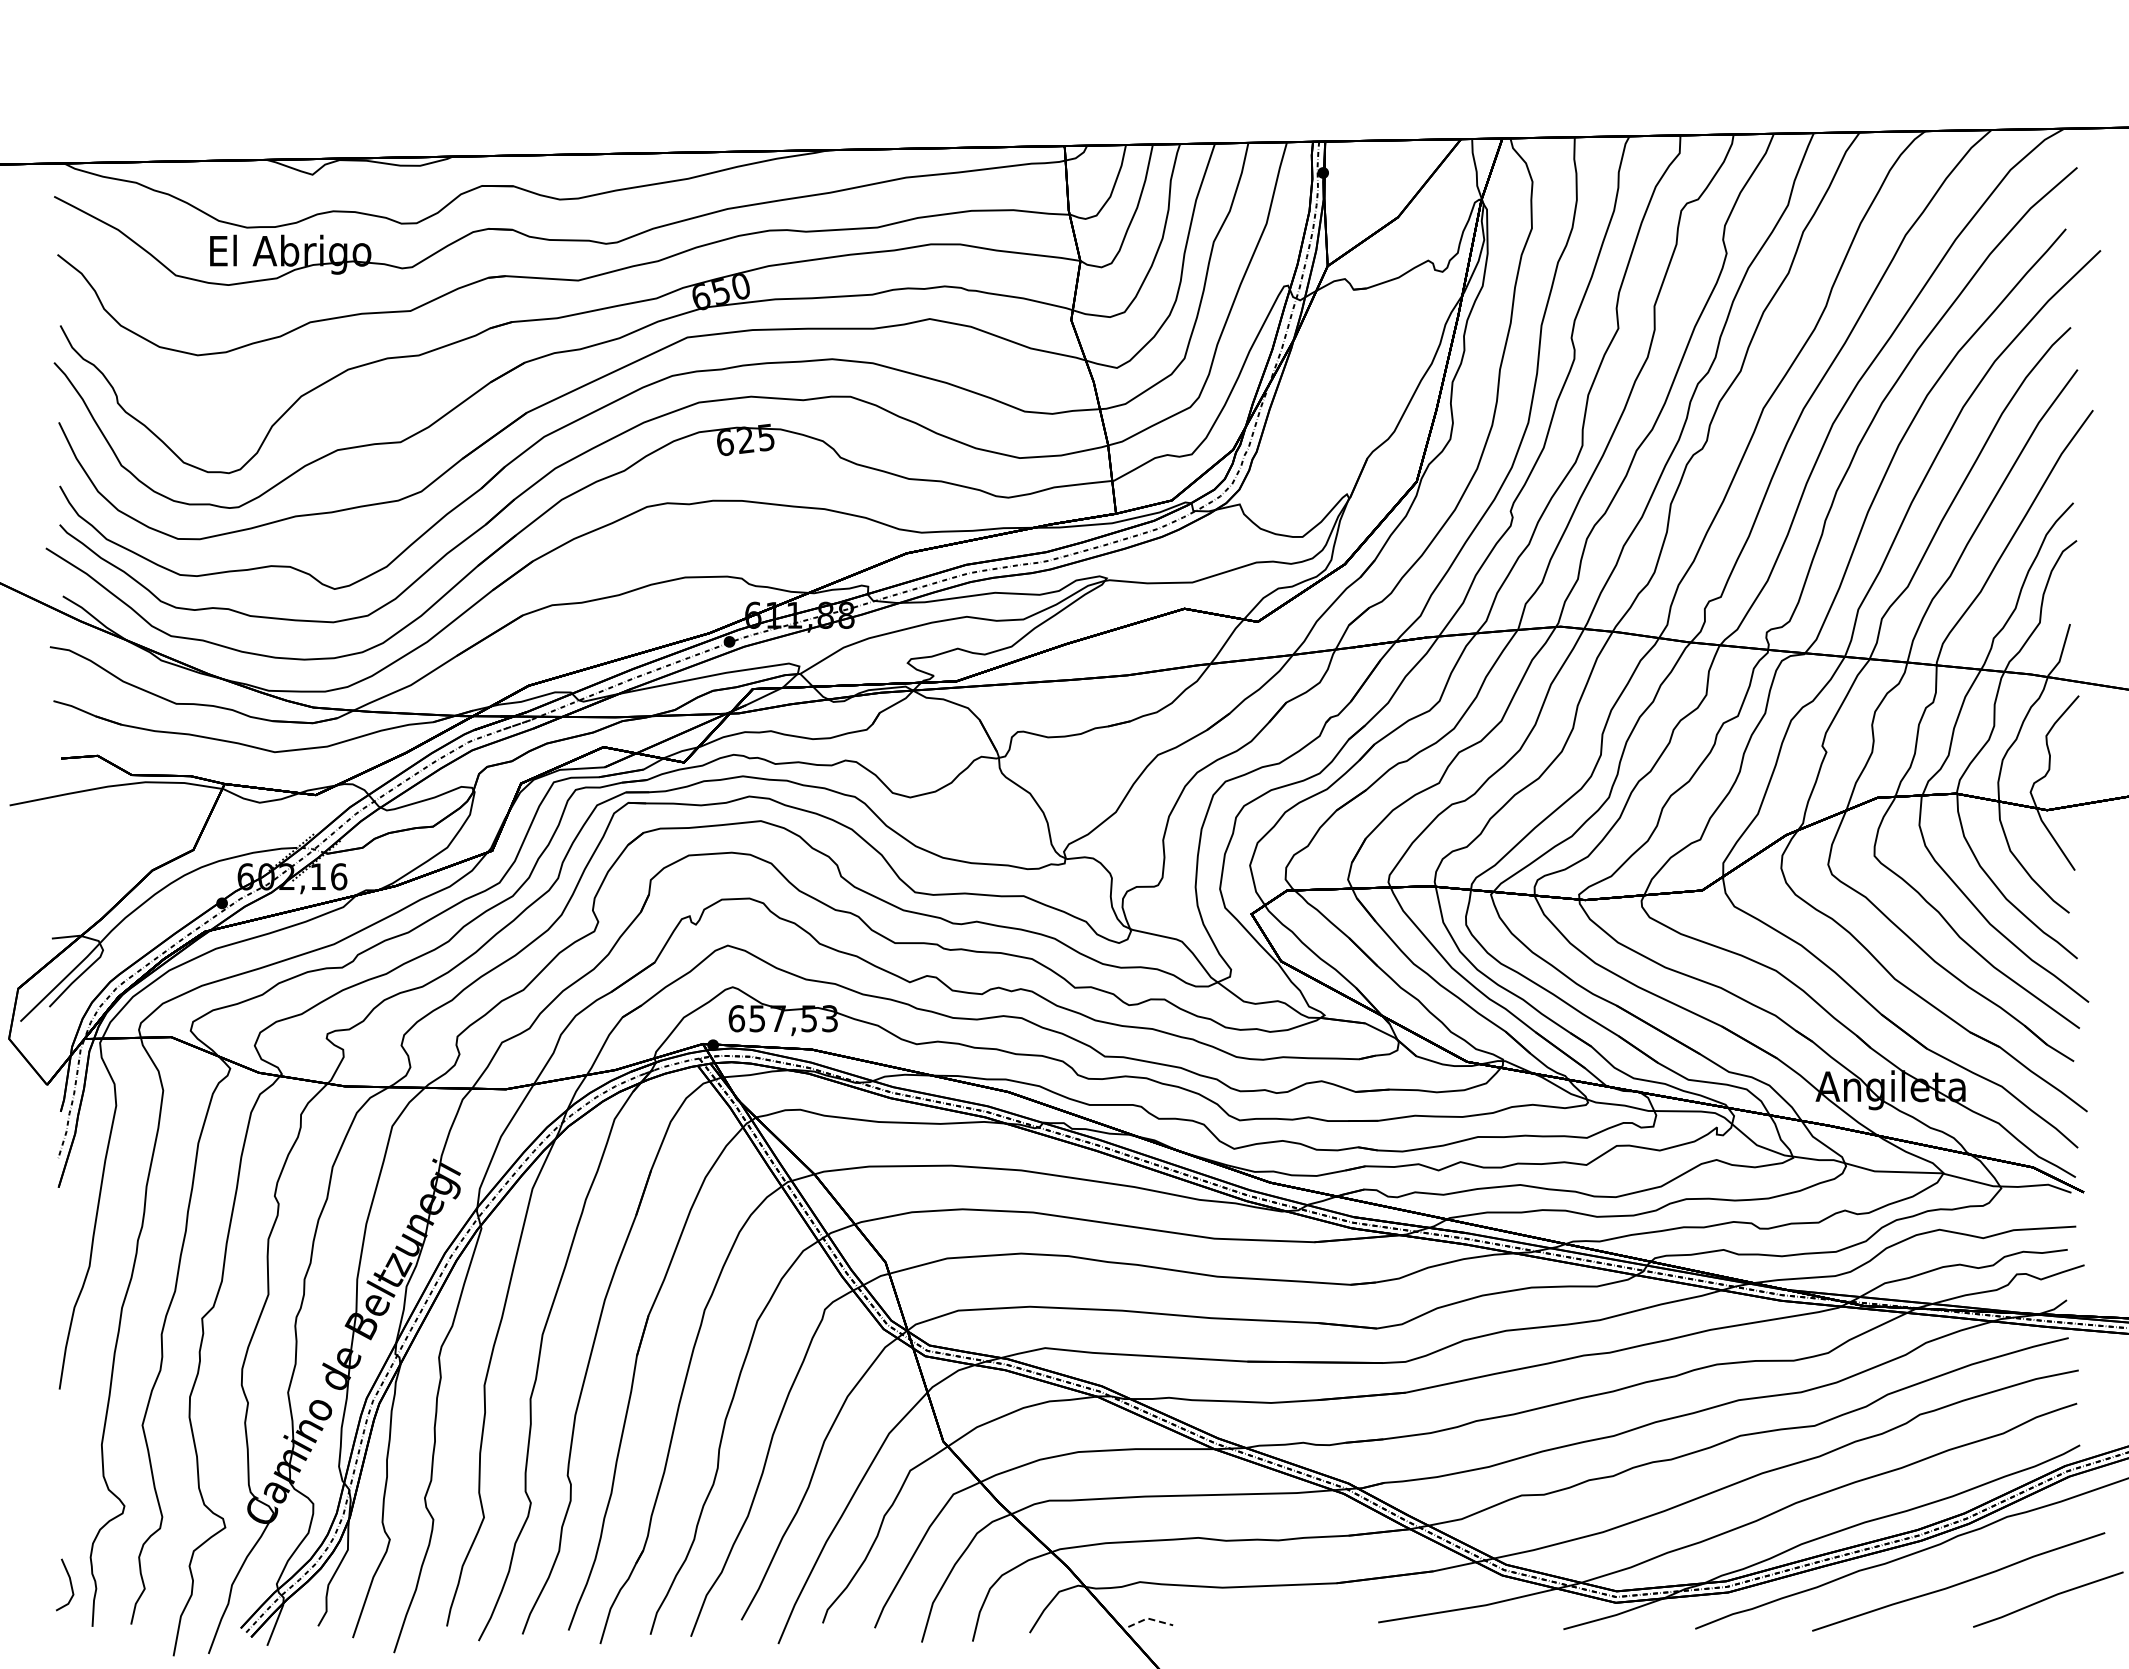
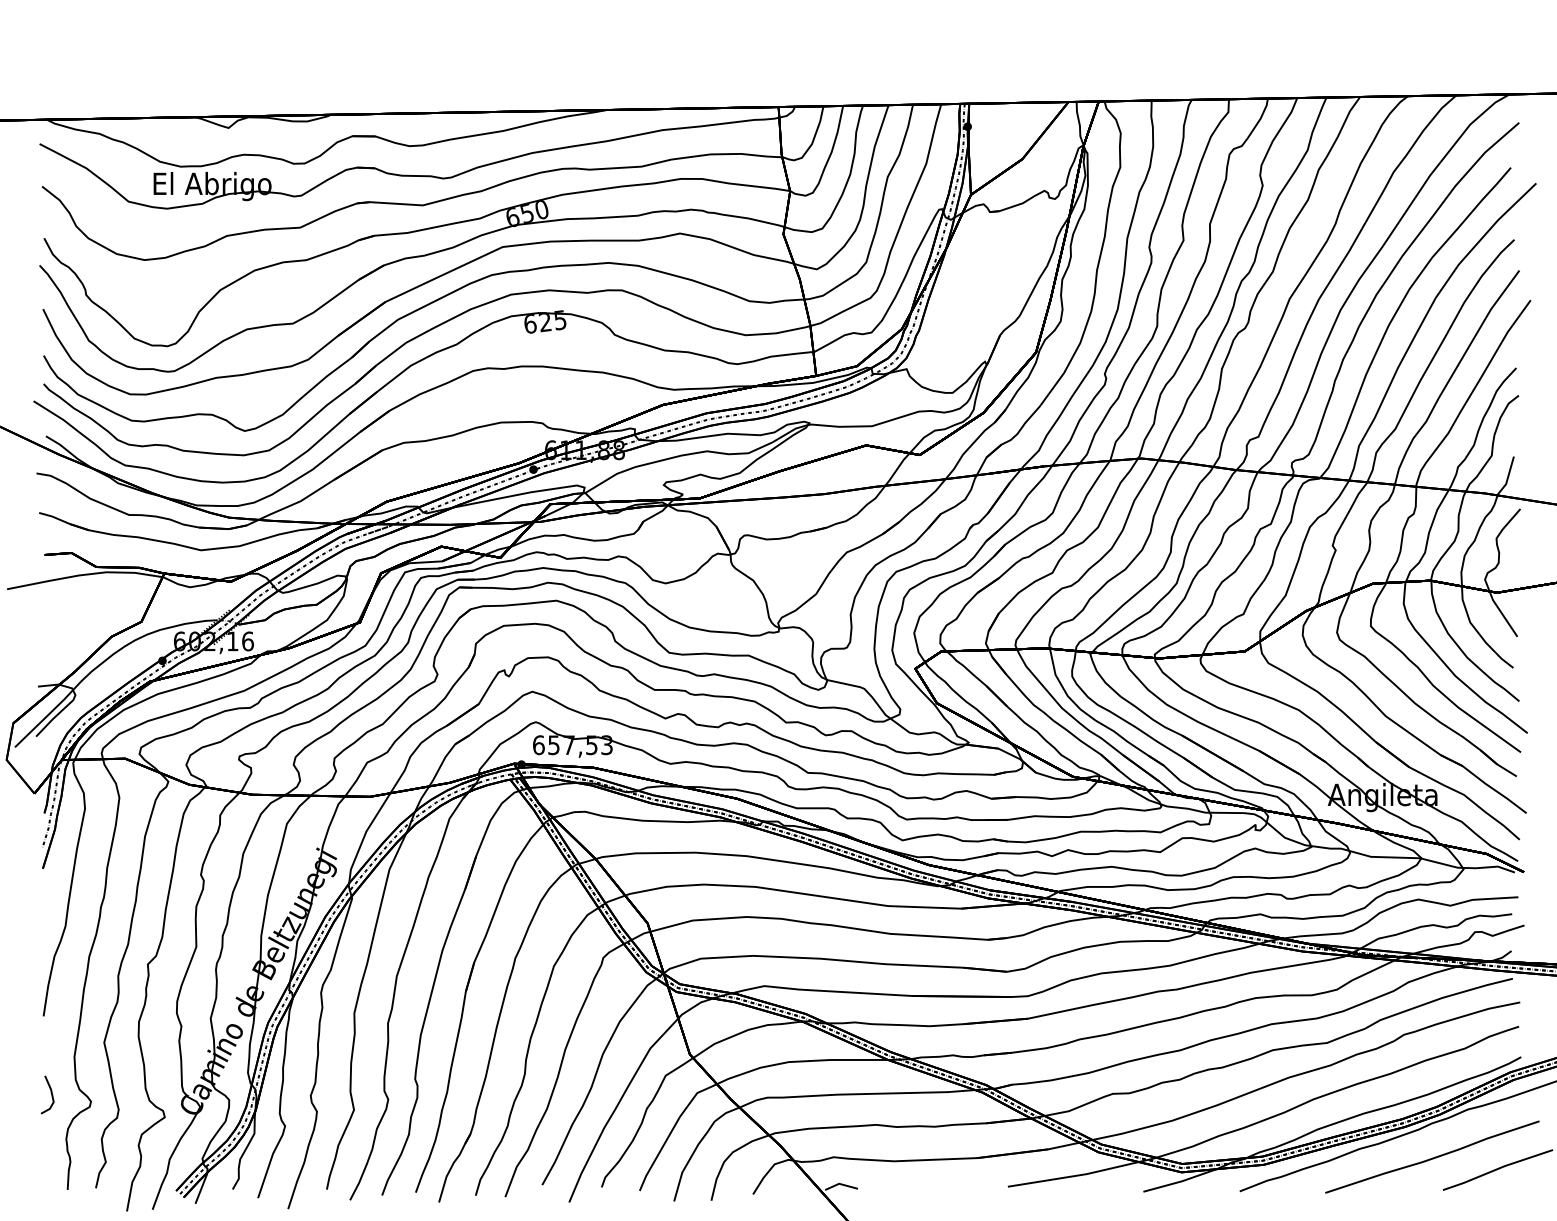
line: (69, 1581) -> (50, 1092), moved
line: (1149, 1618) -> (840, 1183), dashed -> solid

